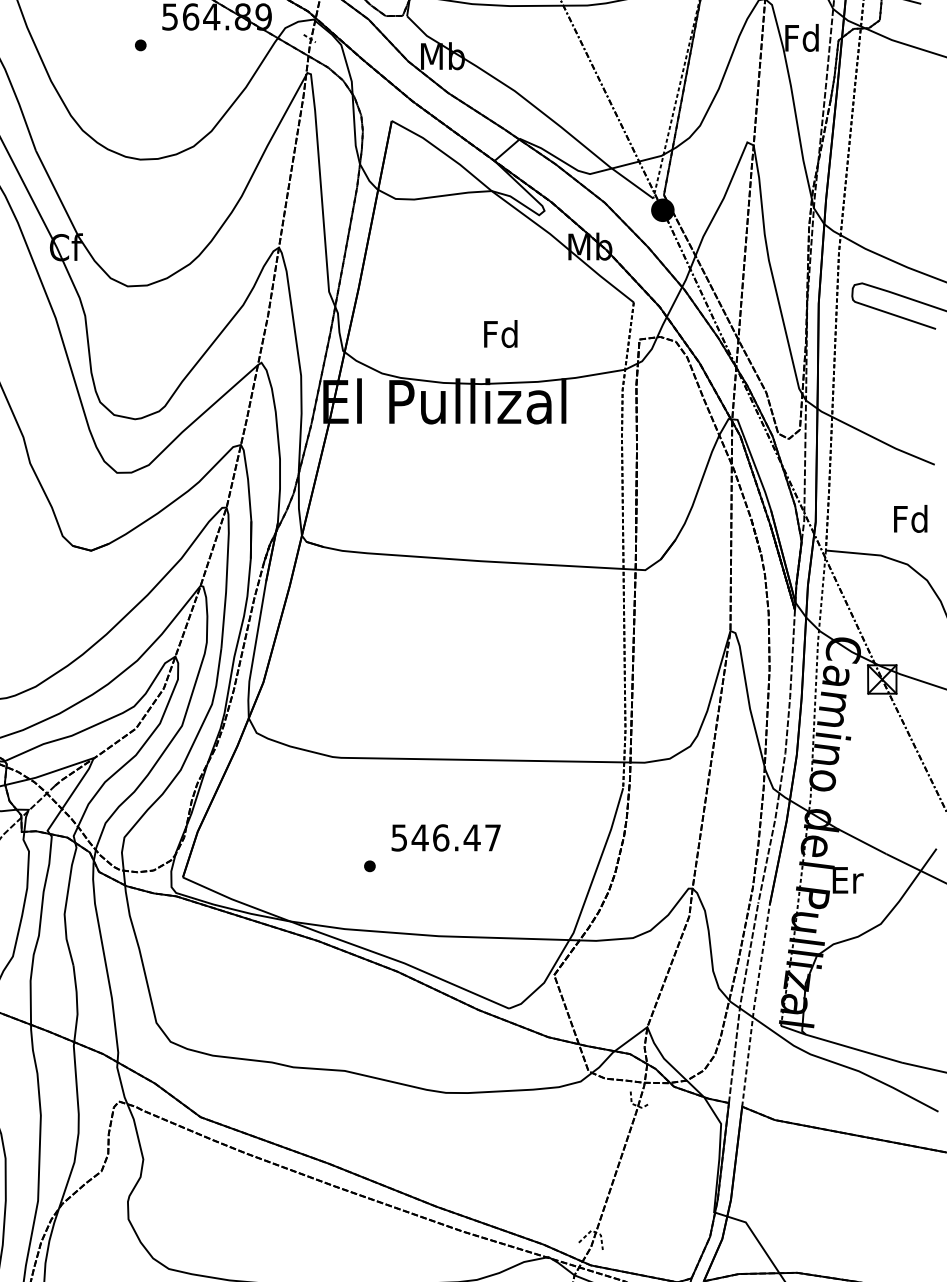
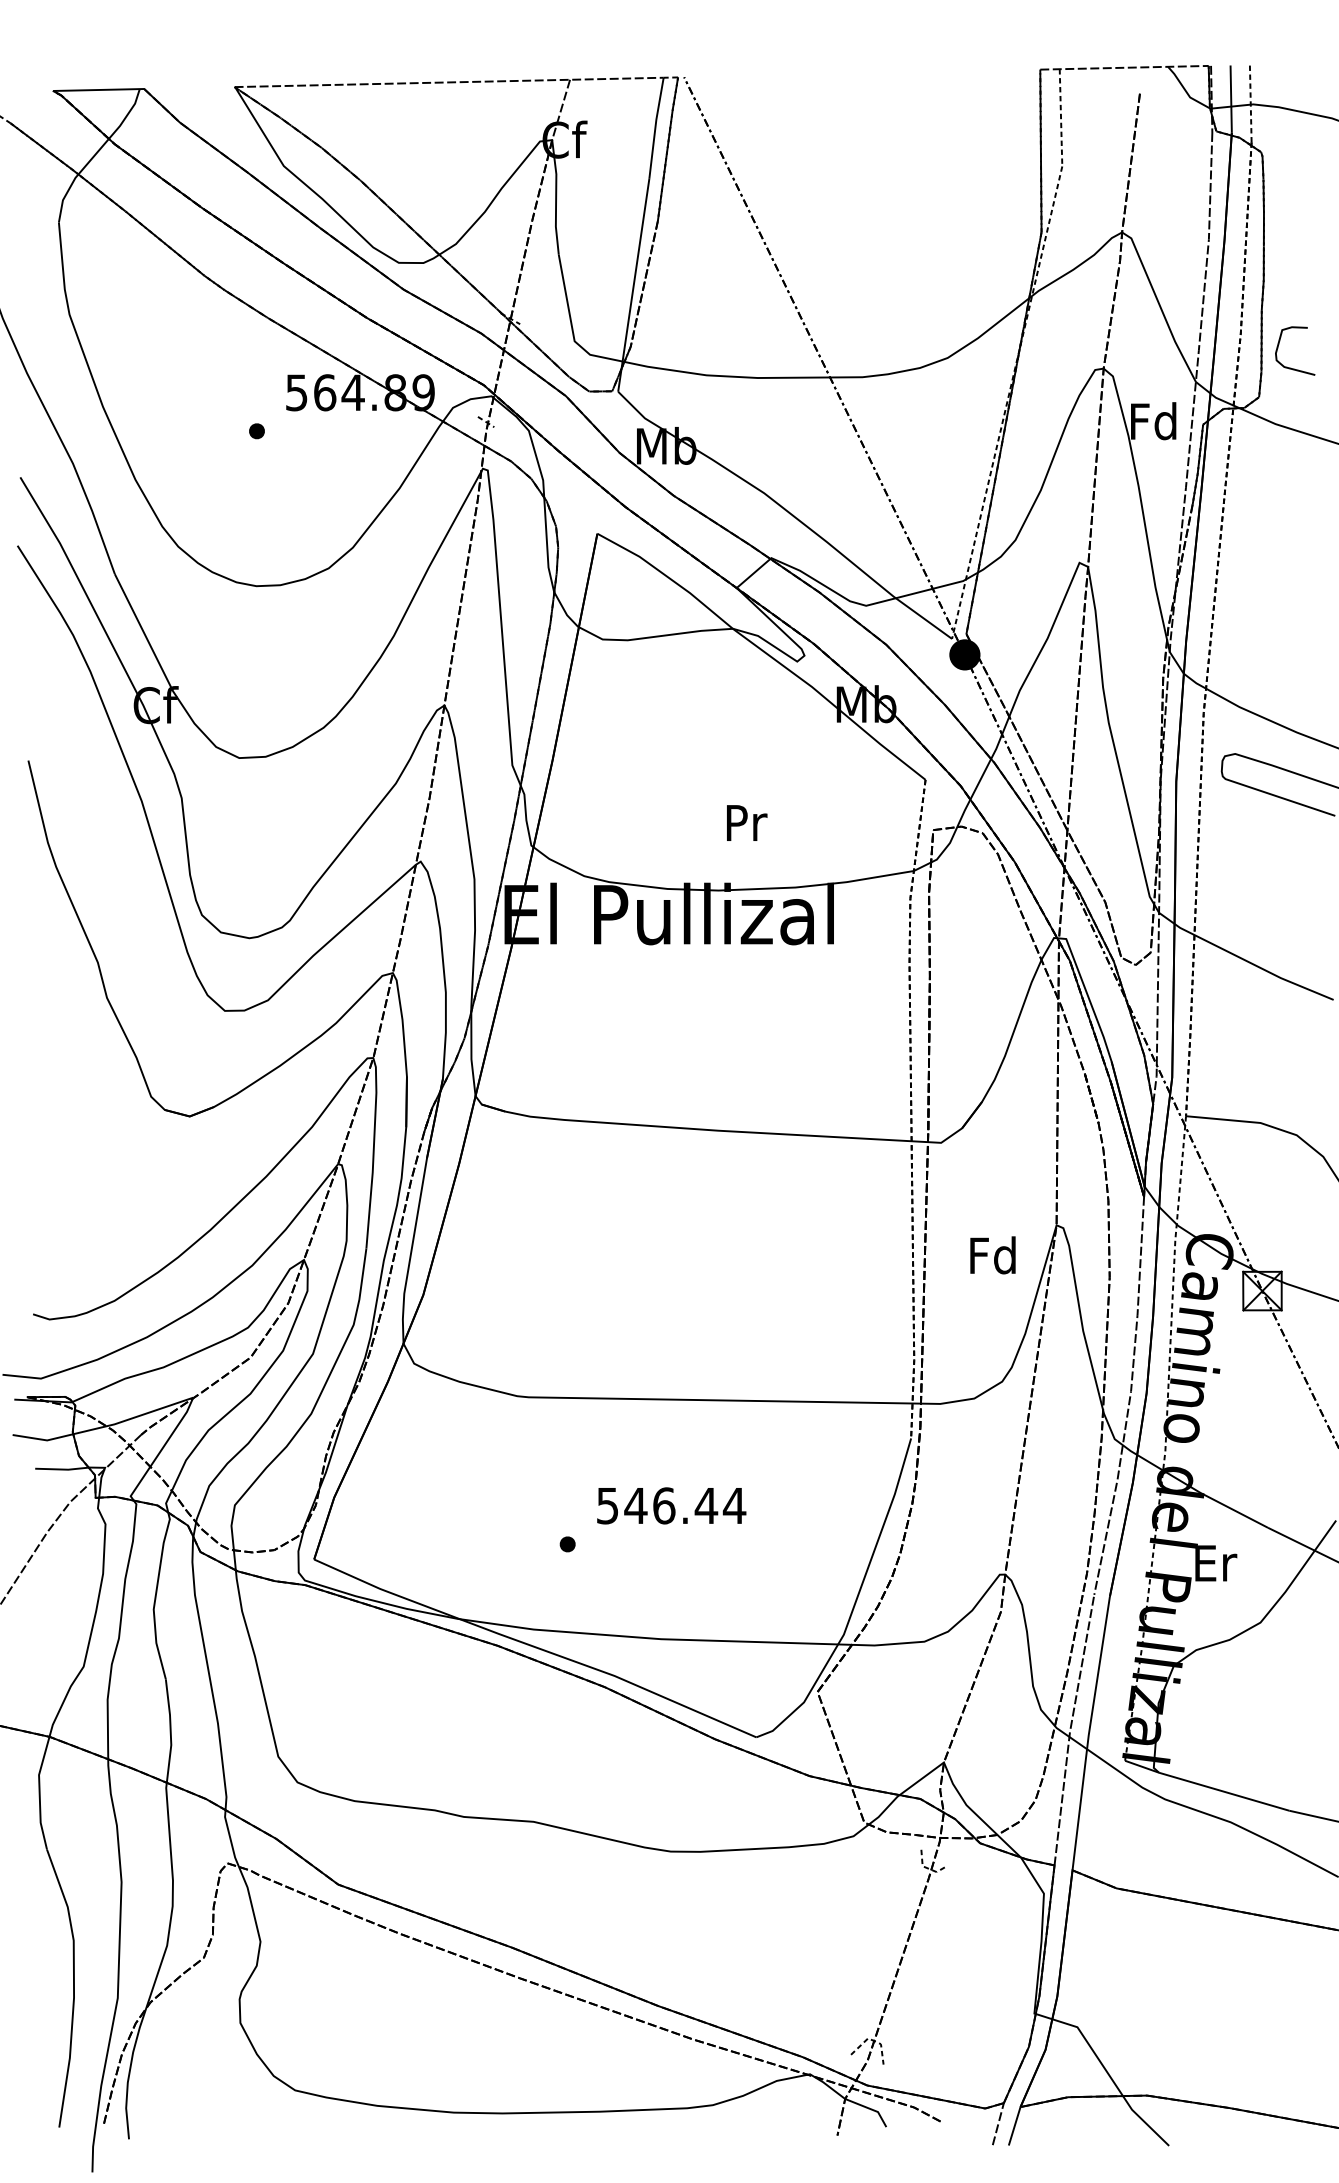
text: (500, 333) -> (744, 822), Fd -> Pr
text: (910, 519) -> (992, 1255), moved
text: (492, 837) -> (734, 1505), 546.47 -> 546.44
line: (754, 1005) -> (1089, 1733), dashed -> solid

